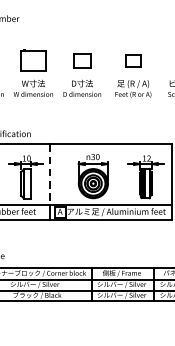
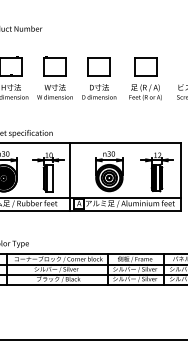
part: (81, 60) -> (98, 66), size x1.43
part: (133, 60) -> (145, 66), size x1.67
line: (50, 175) -> (70, 170), dashed -> solid

